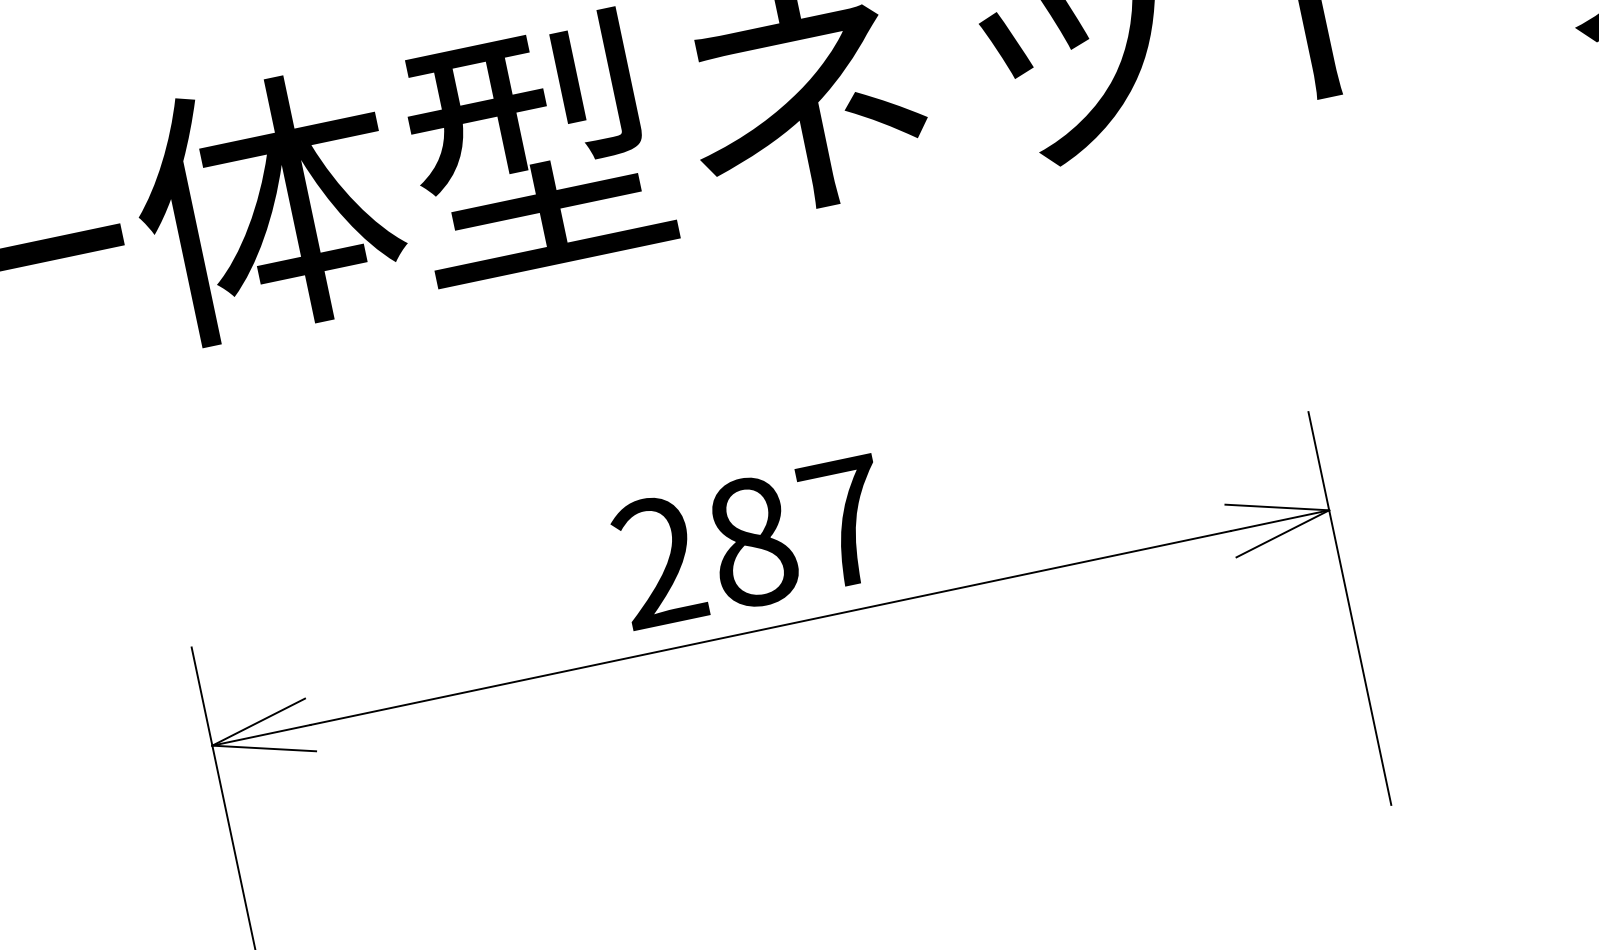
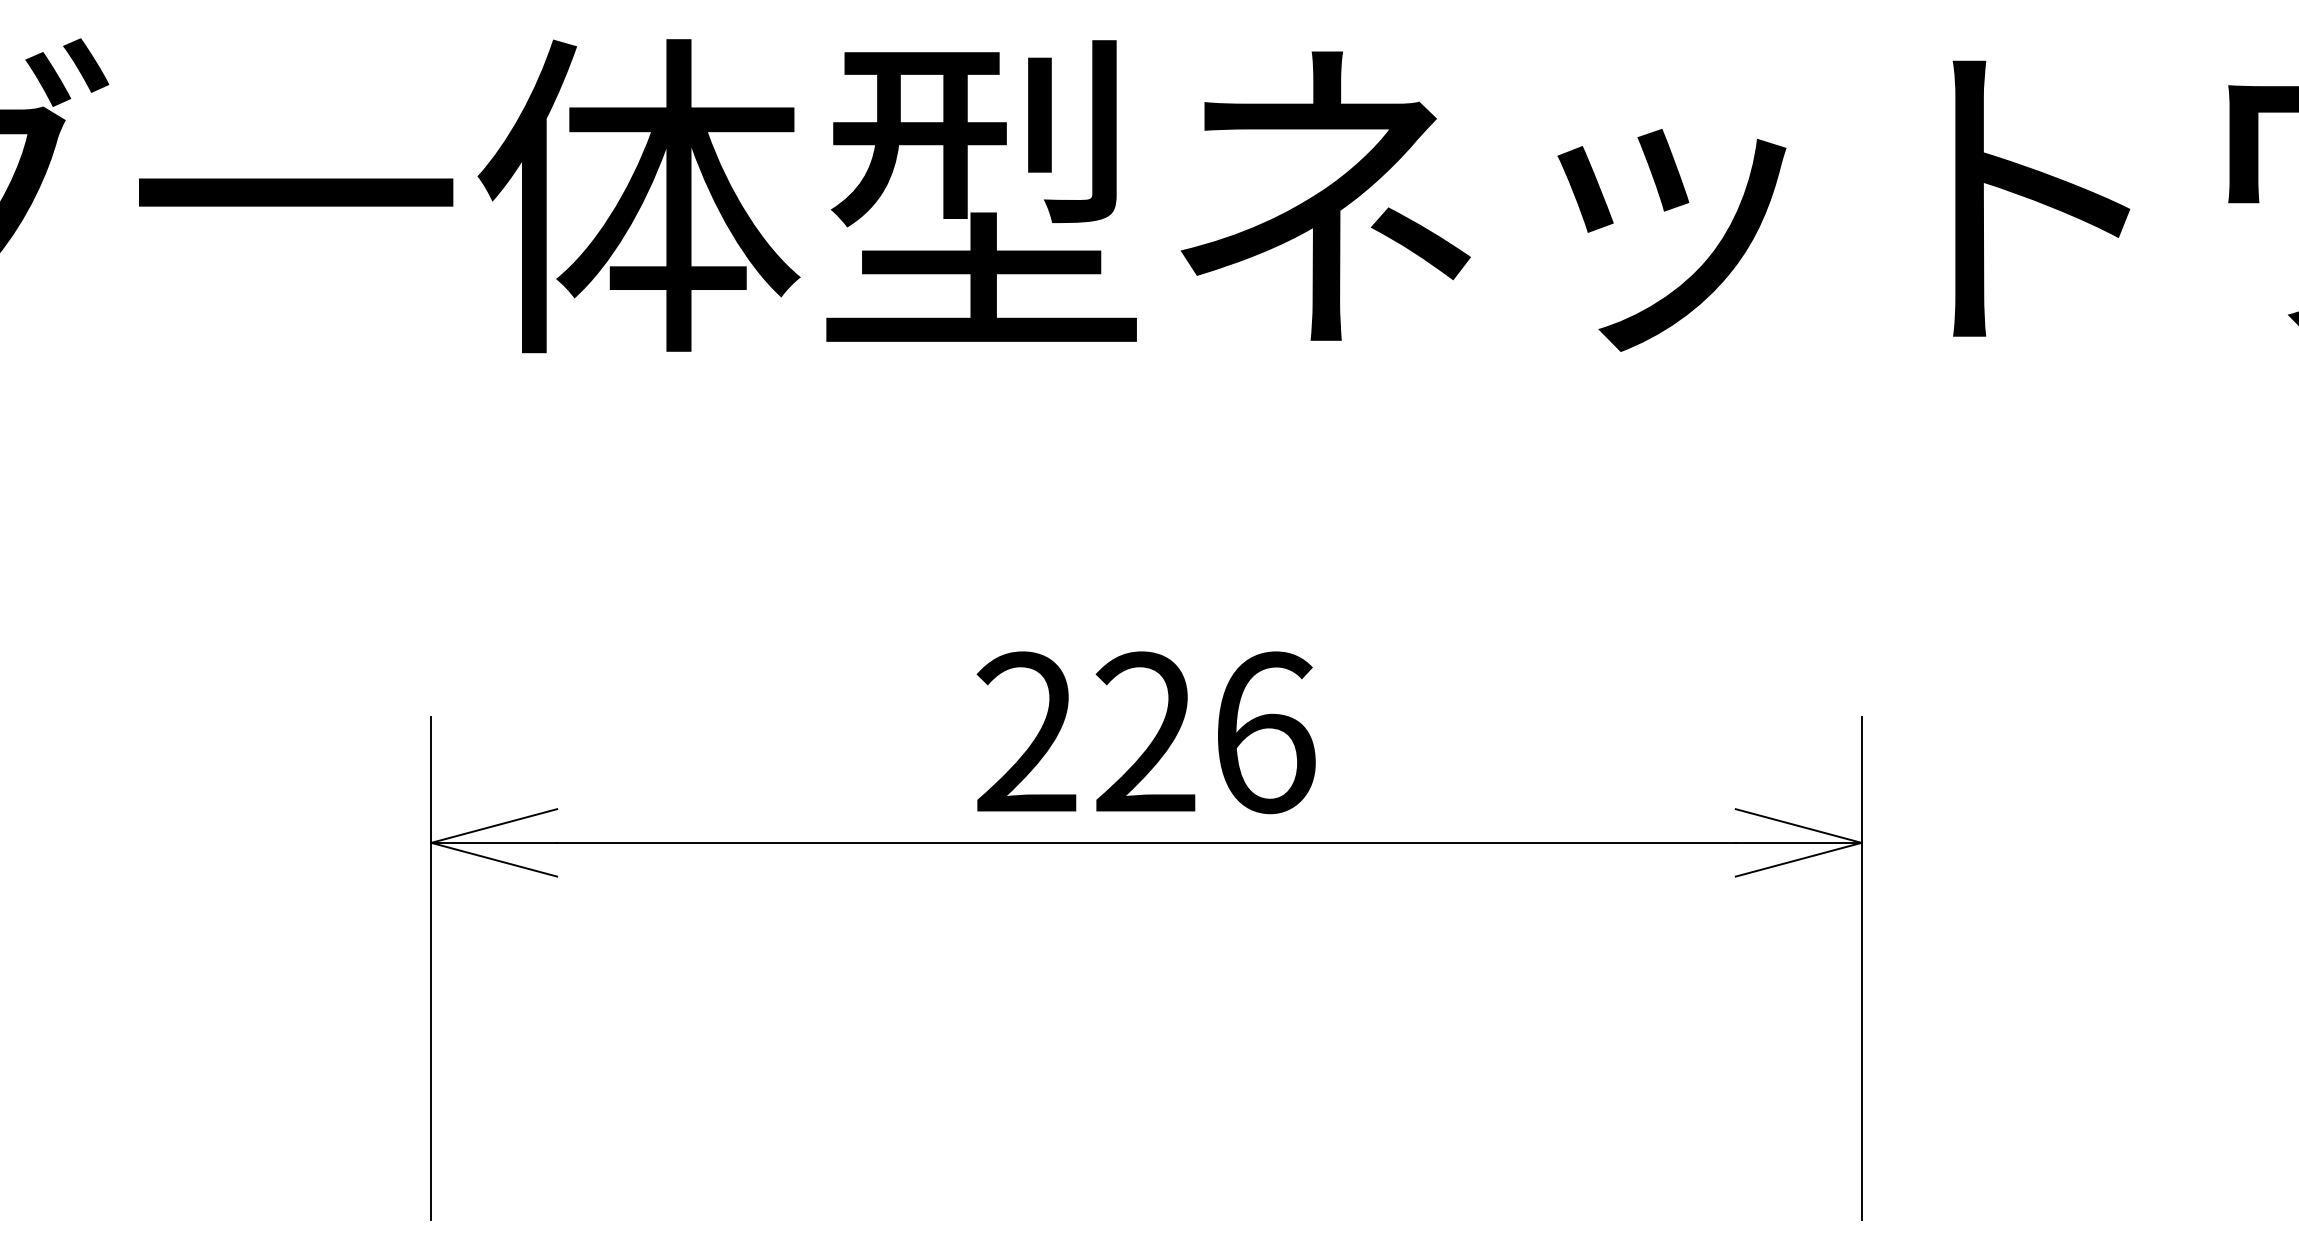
text: (798, 532) -> (1205, 732), 287 -> 226

